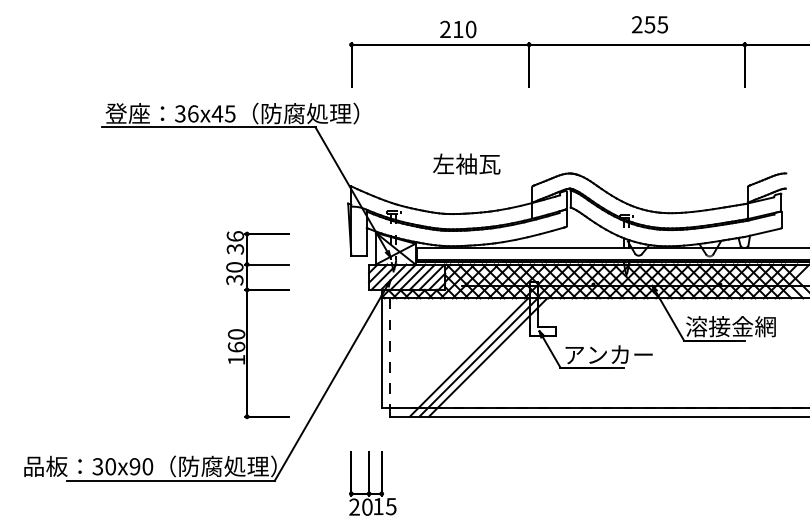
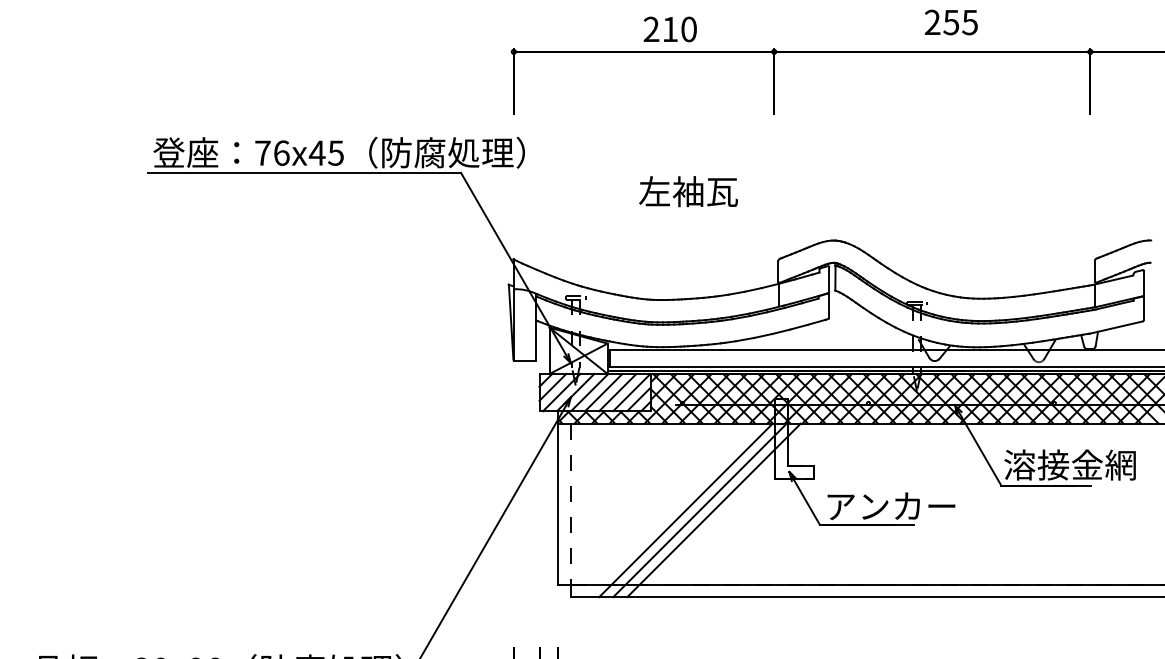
text: (180, 113) -> (263, 152), 36x45 -> 76x45
text: (466, 163) -> (688, 190), moved
part: (247, 325) -> (361, 463), removed

